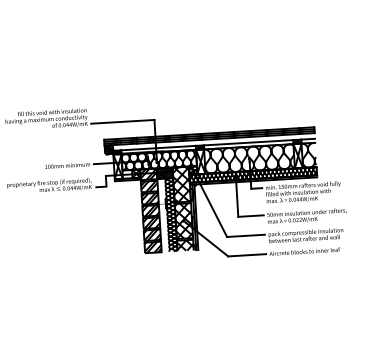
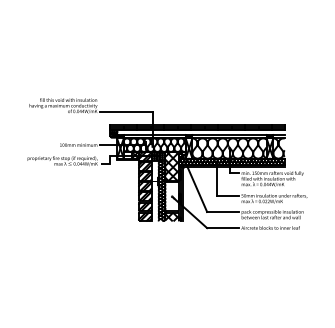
hatch: (183, 220) -> (171, 196), removed

